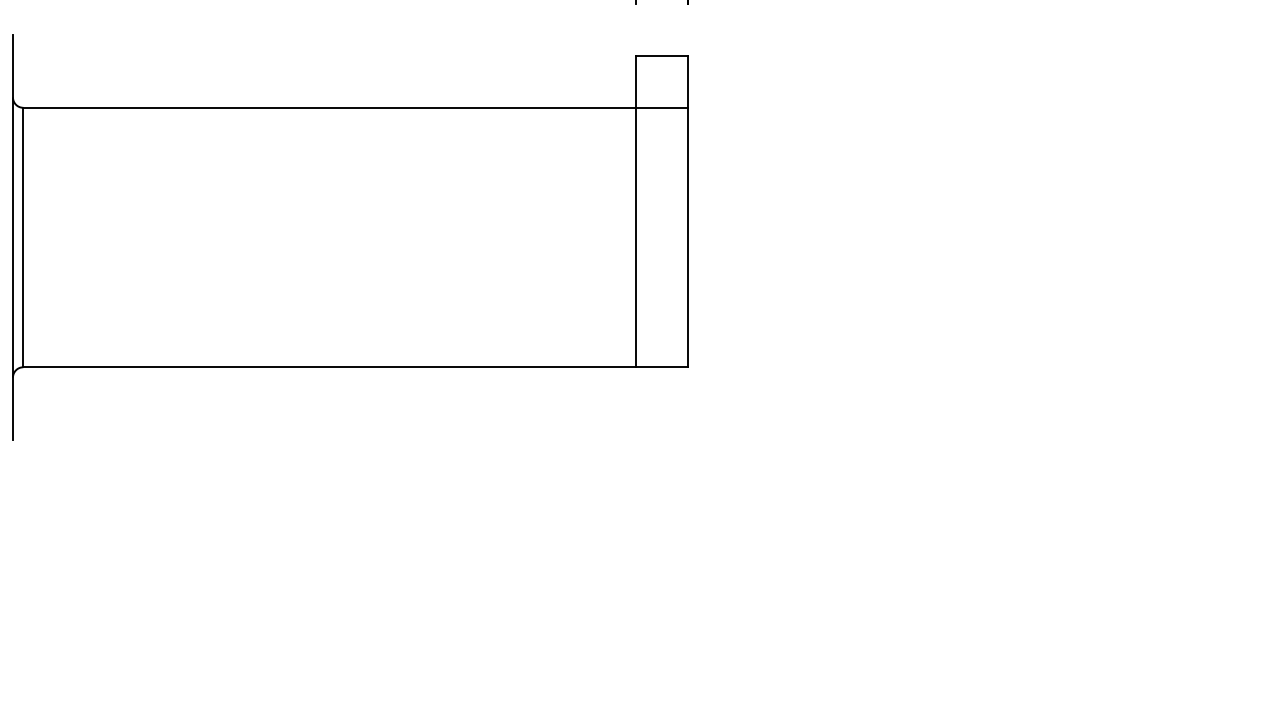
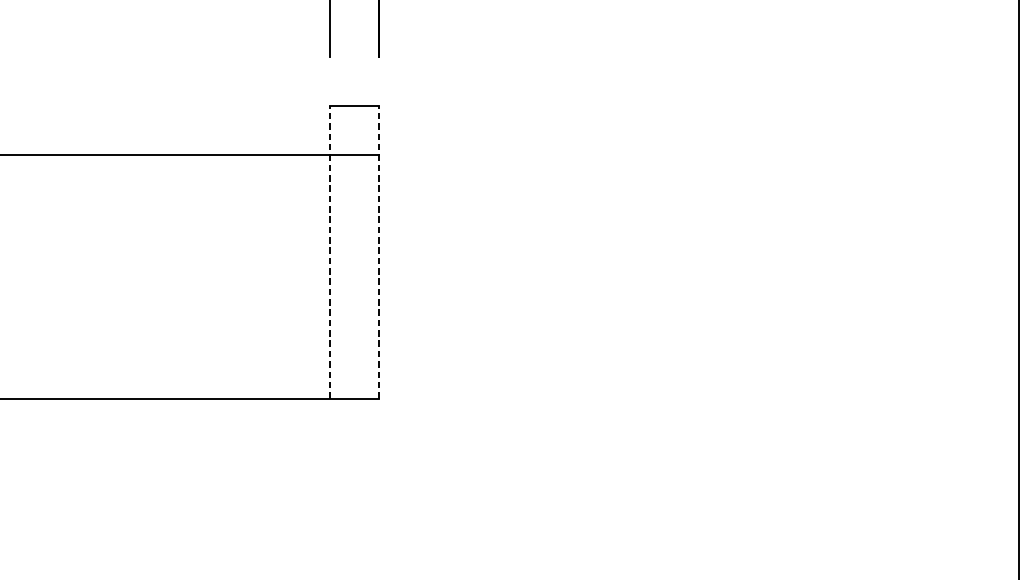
line: (635, 211) -> (330, 252), solid -> dashed
line: (687, 211) -> (378, 252), solid -> dashed

